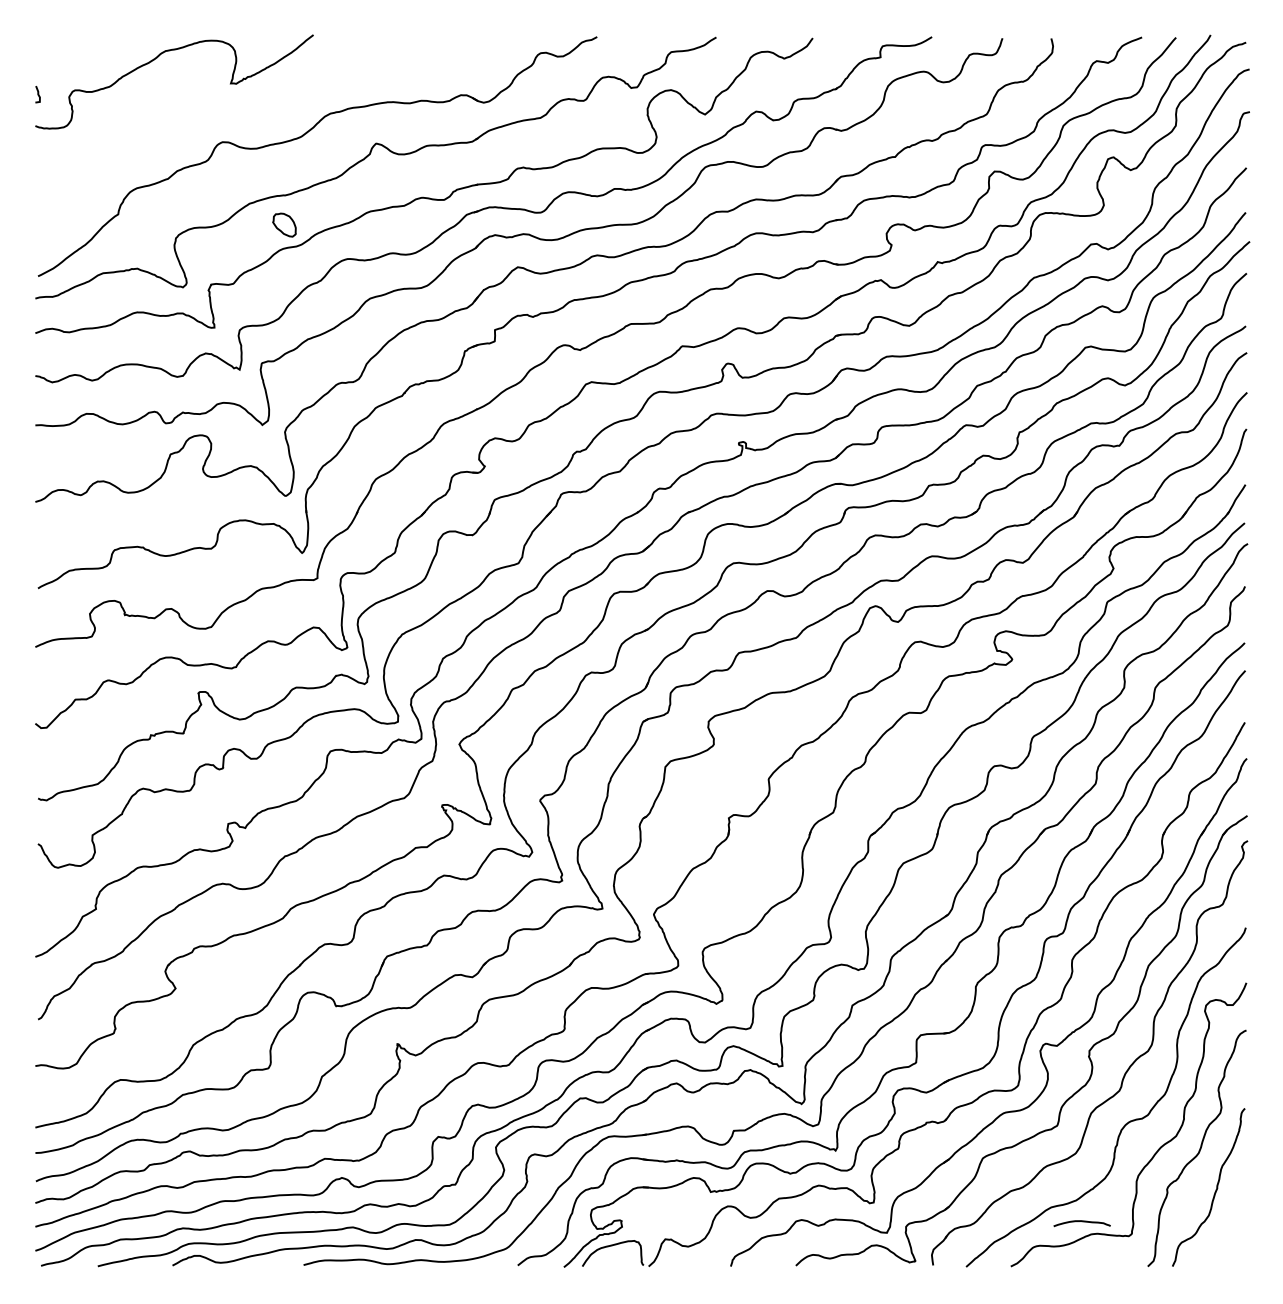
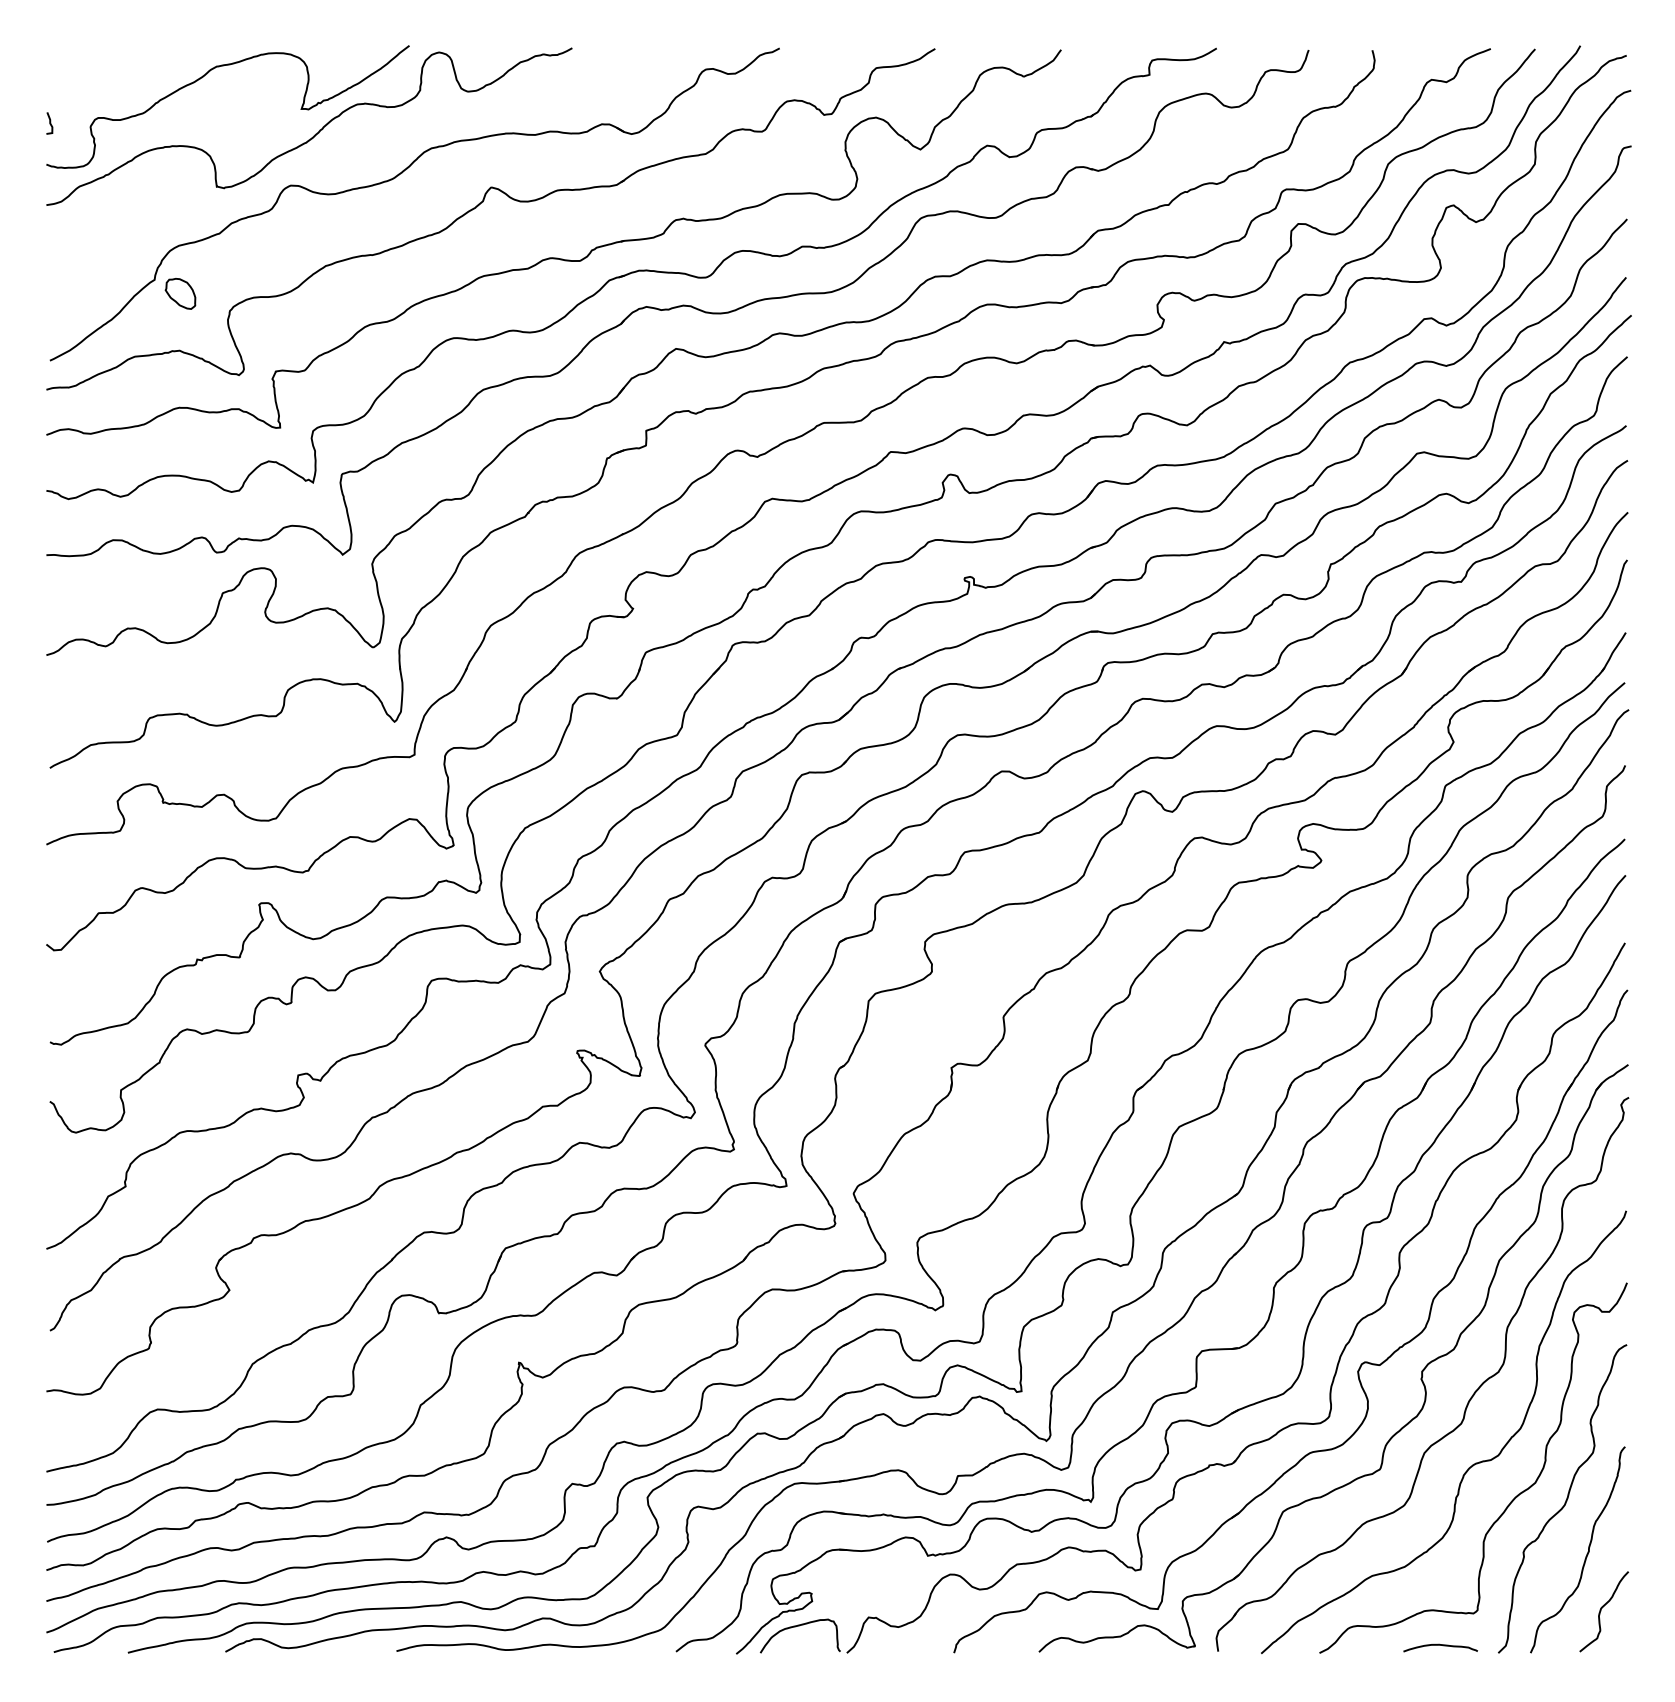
curve: (241, 102) -> (315, 133), added
part: (284, 224) -> (180, 293), moved
curve: (1082, 1221) -> (1440, 1645), moved
curve: (1226, 1234) -> (1601, 1611), added

